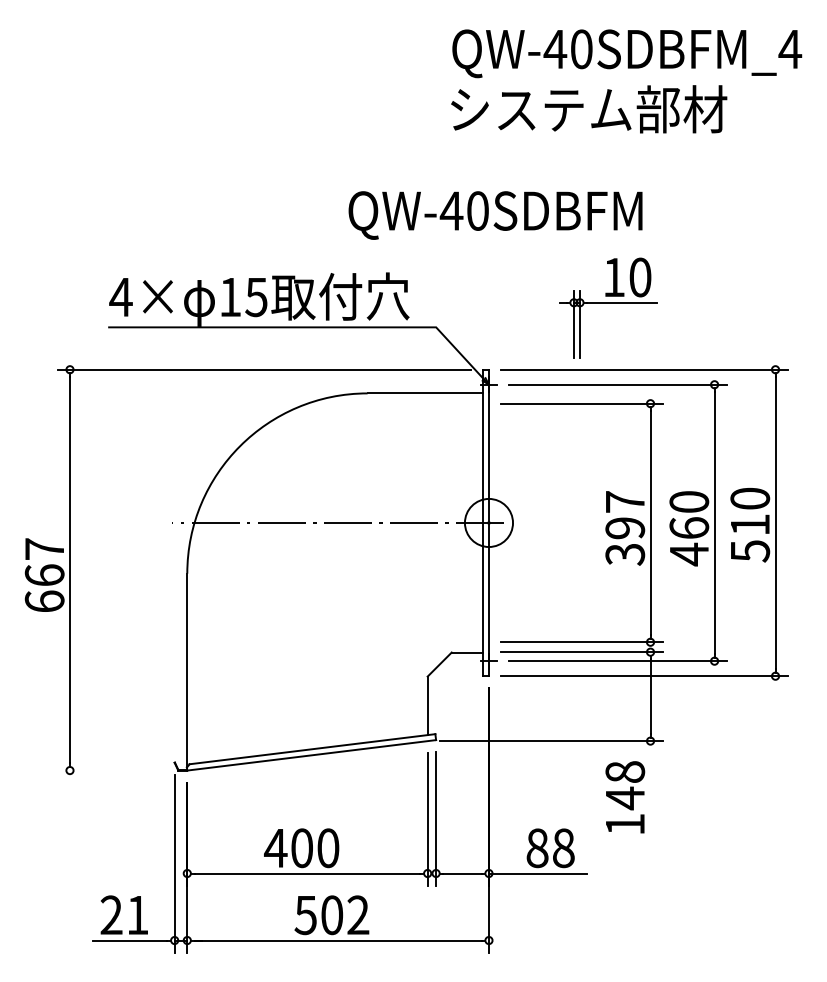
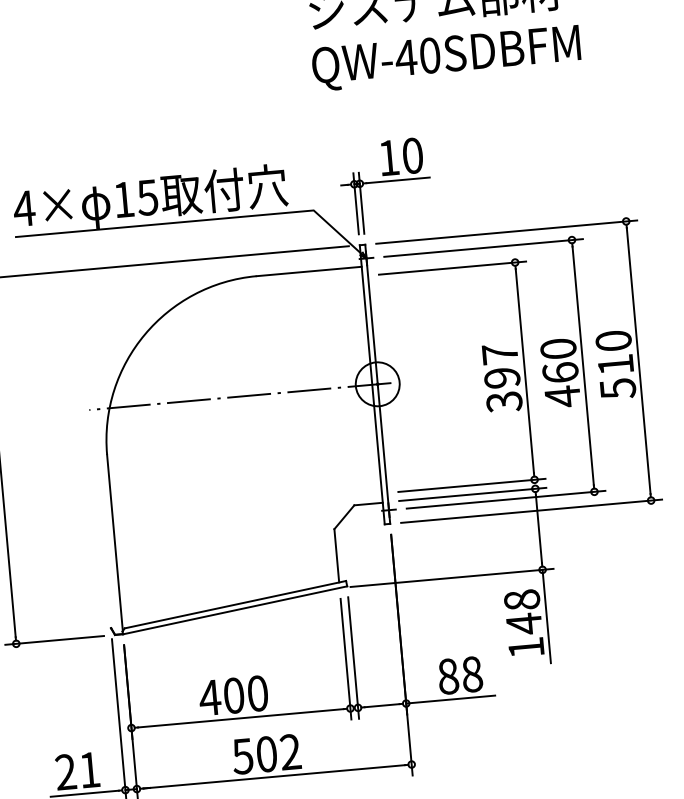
text: (495, 215) -> (446, 58), moved
part: (608, 307) -> (386, 185), moved
line: (111, 770) -> (54, 640), added
line: (650, 792) -> (546, 616), added

